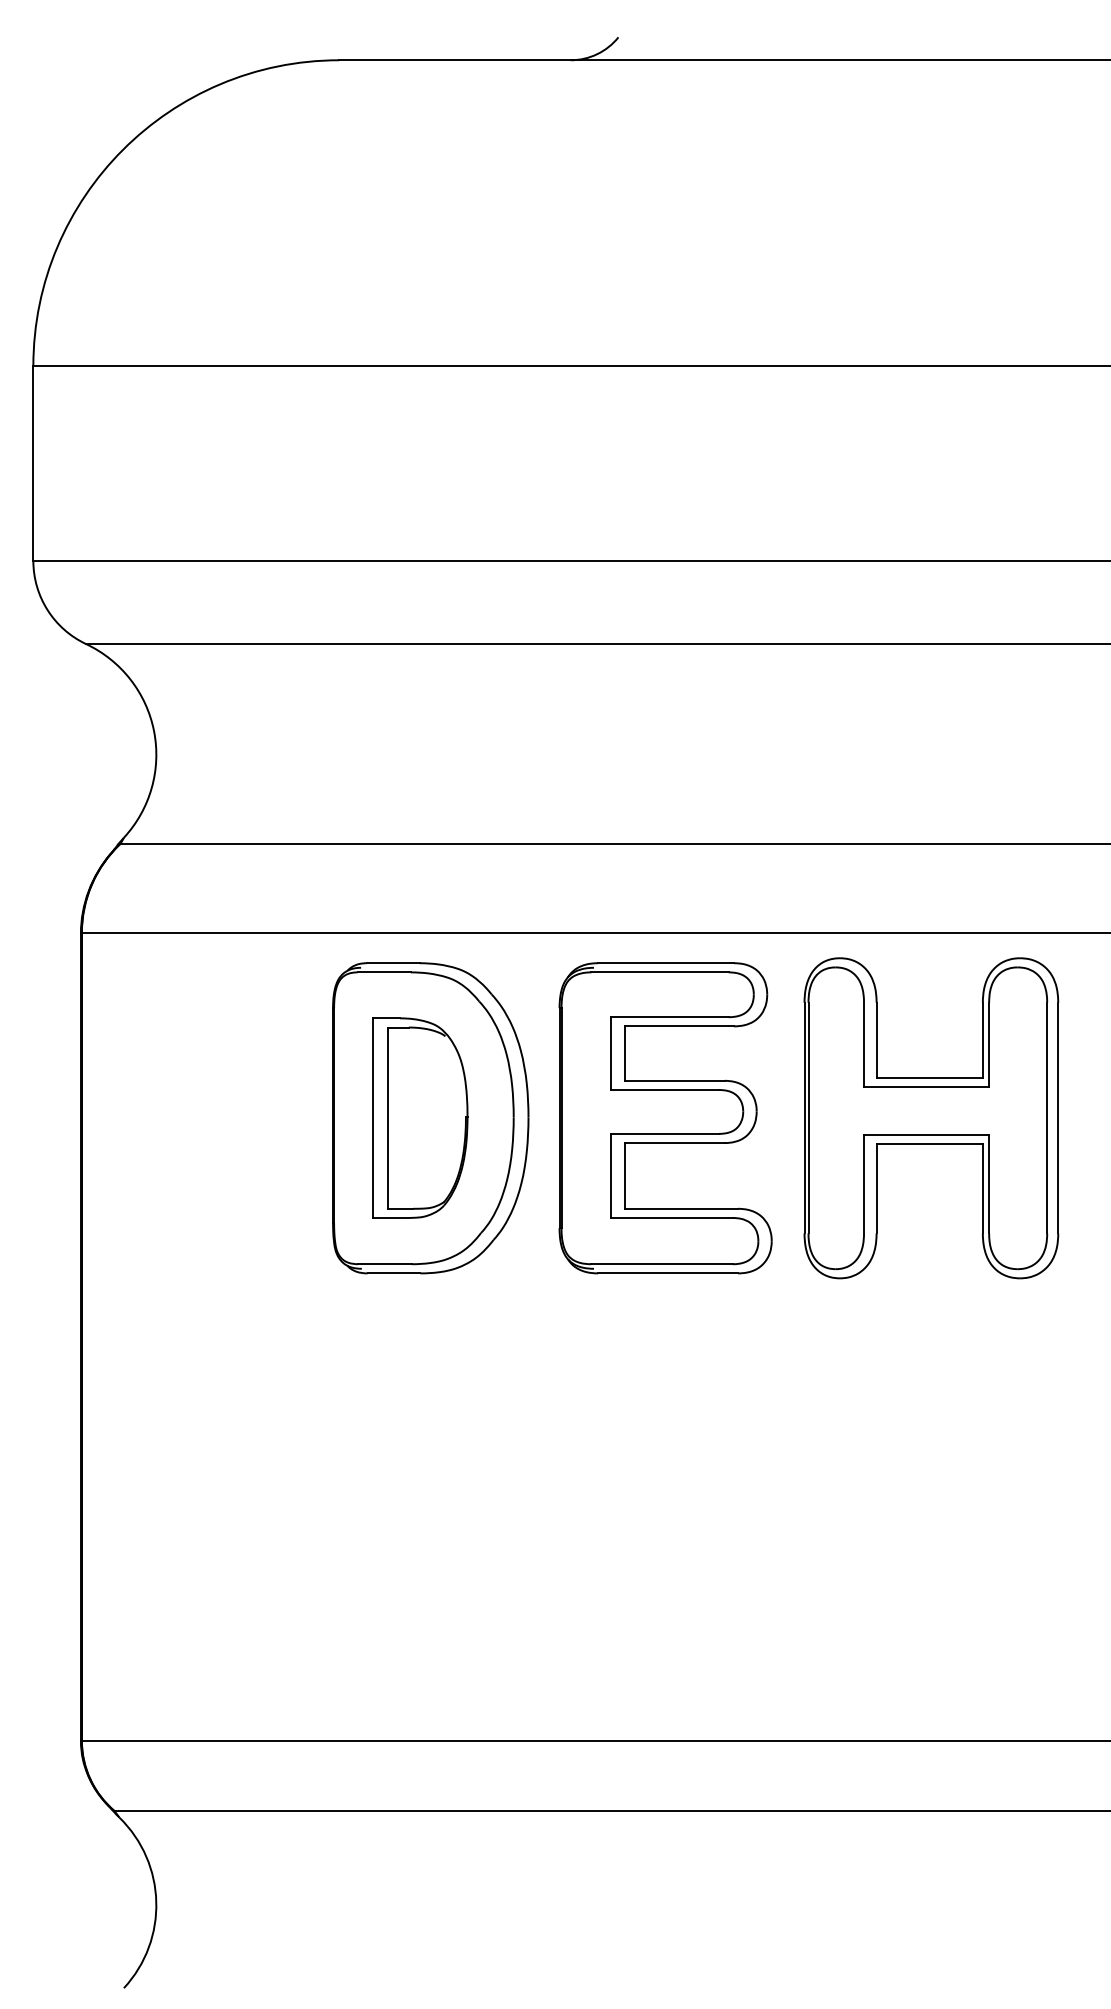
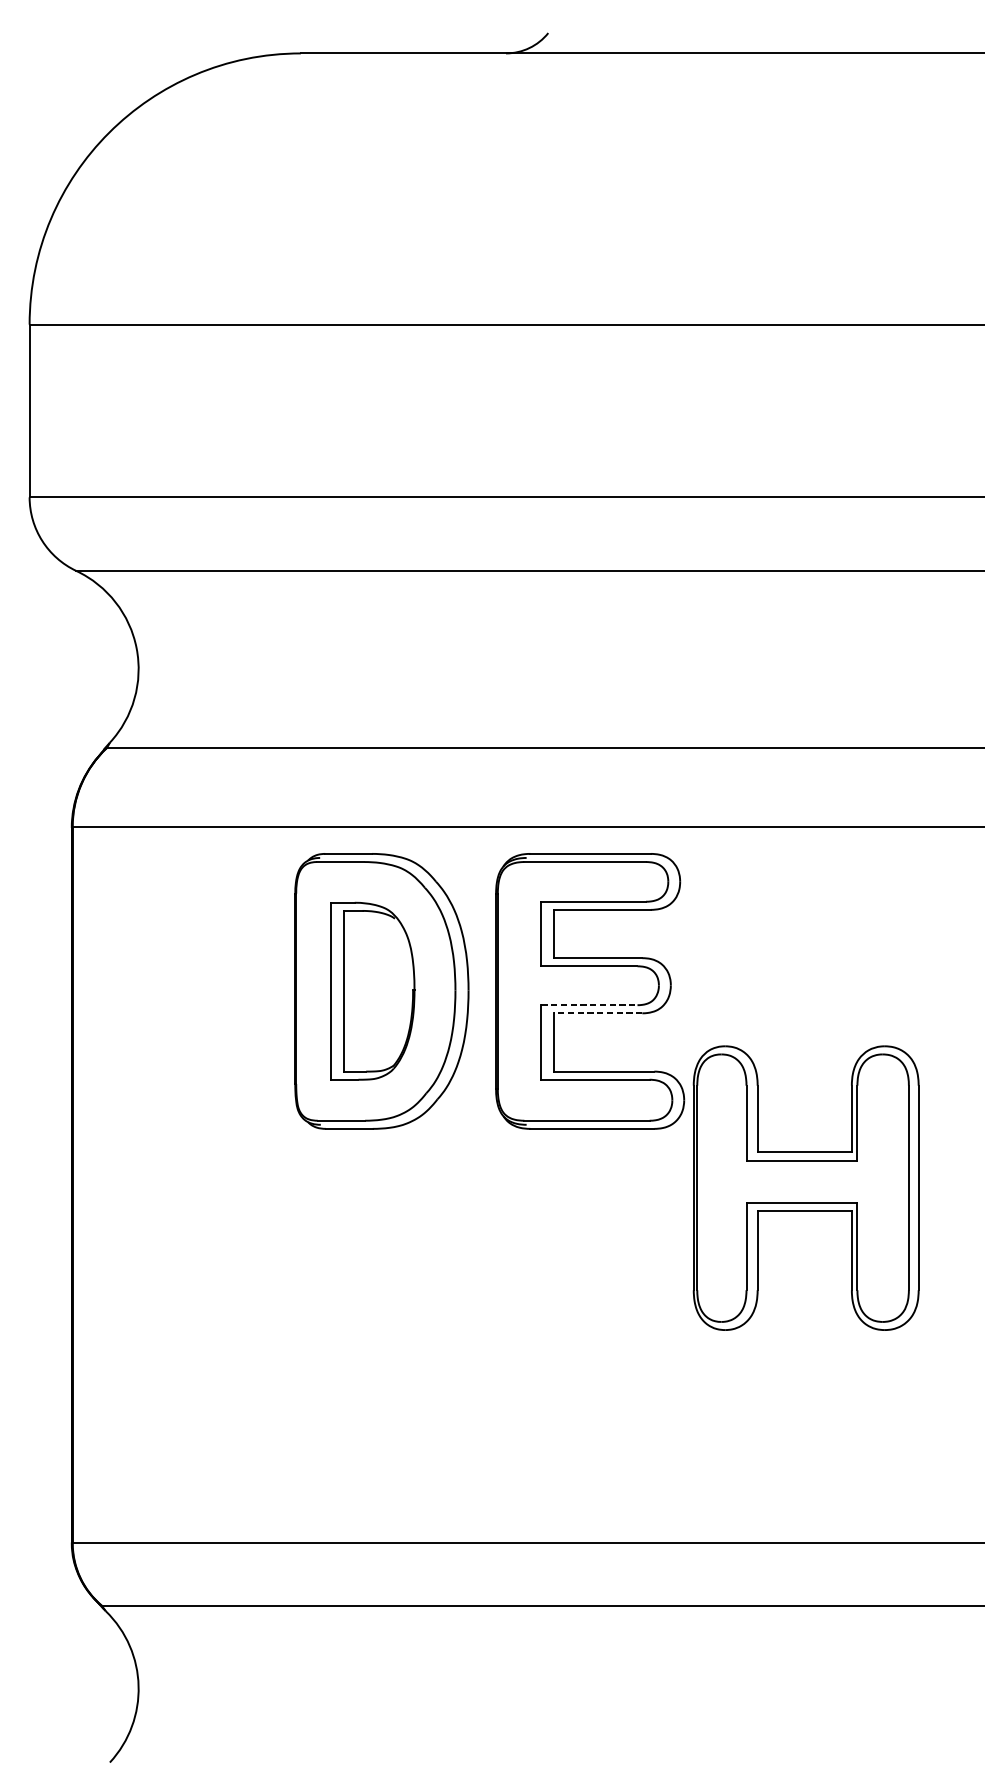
part: (931, 1118) -> (806, 1188), moved
line: (665, 1133) -> (590, 1004), solid -> dashed
line: (674, 1143) -> (597, 1013), solid -> dashed

